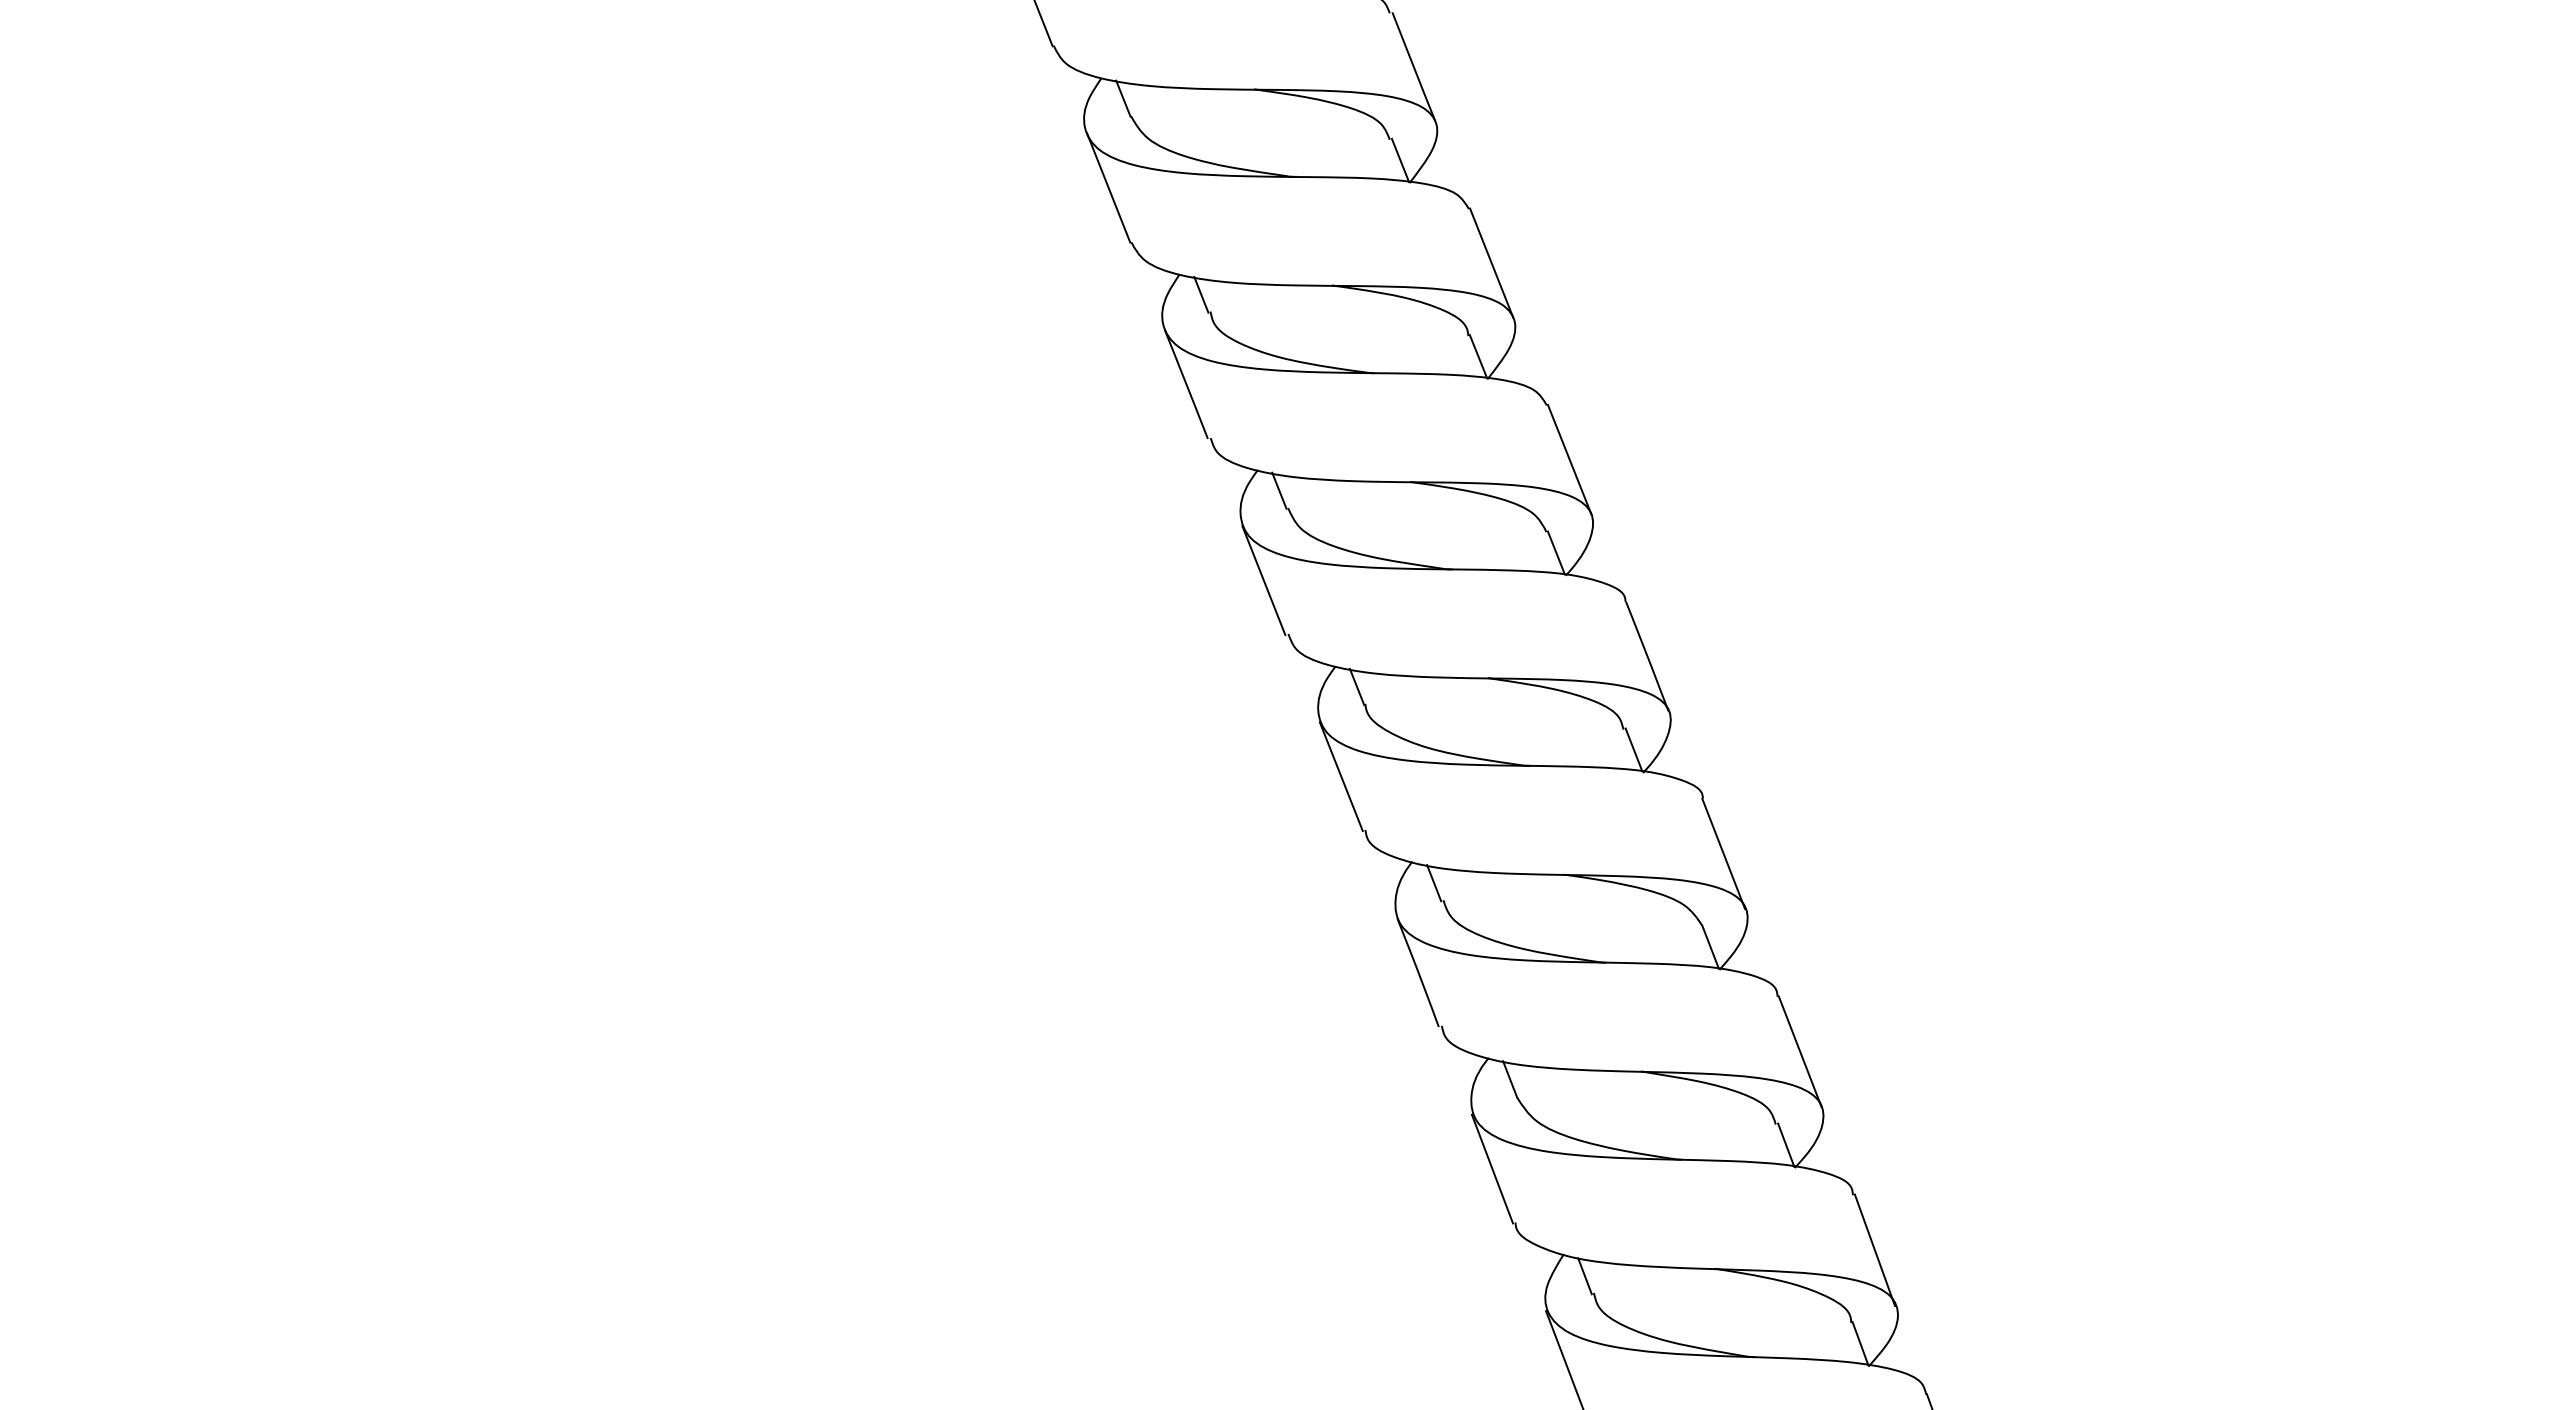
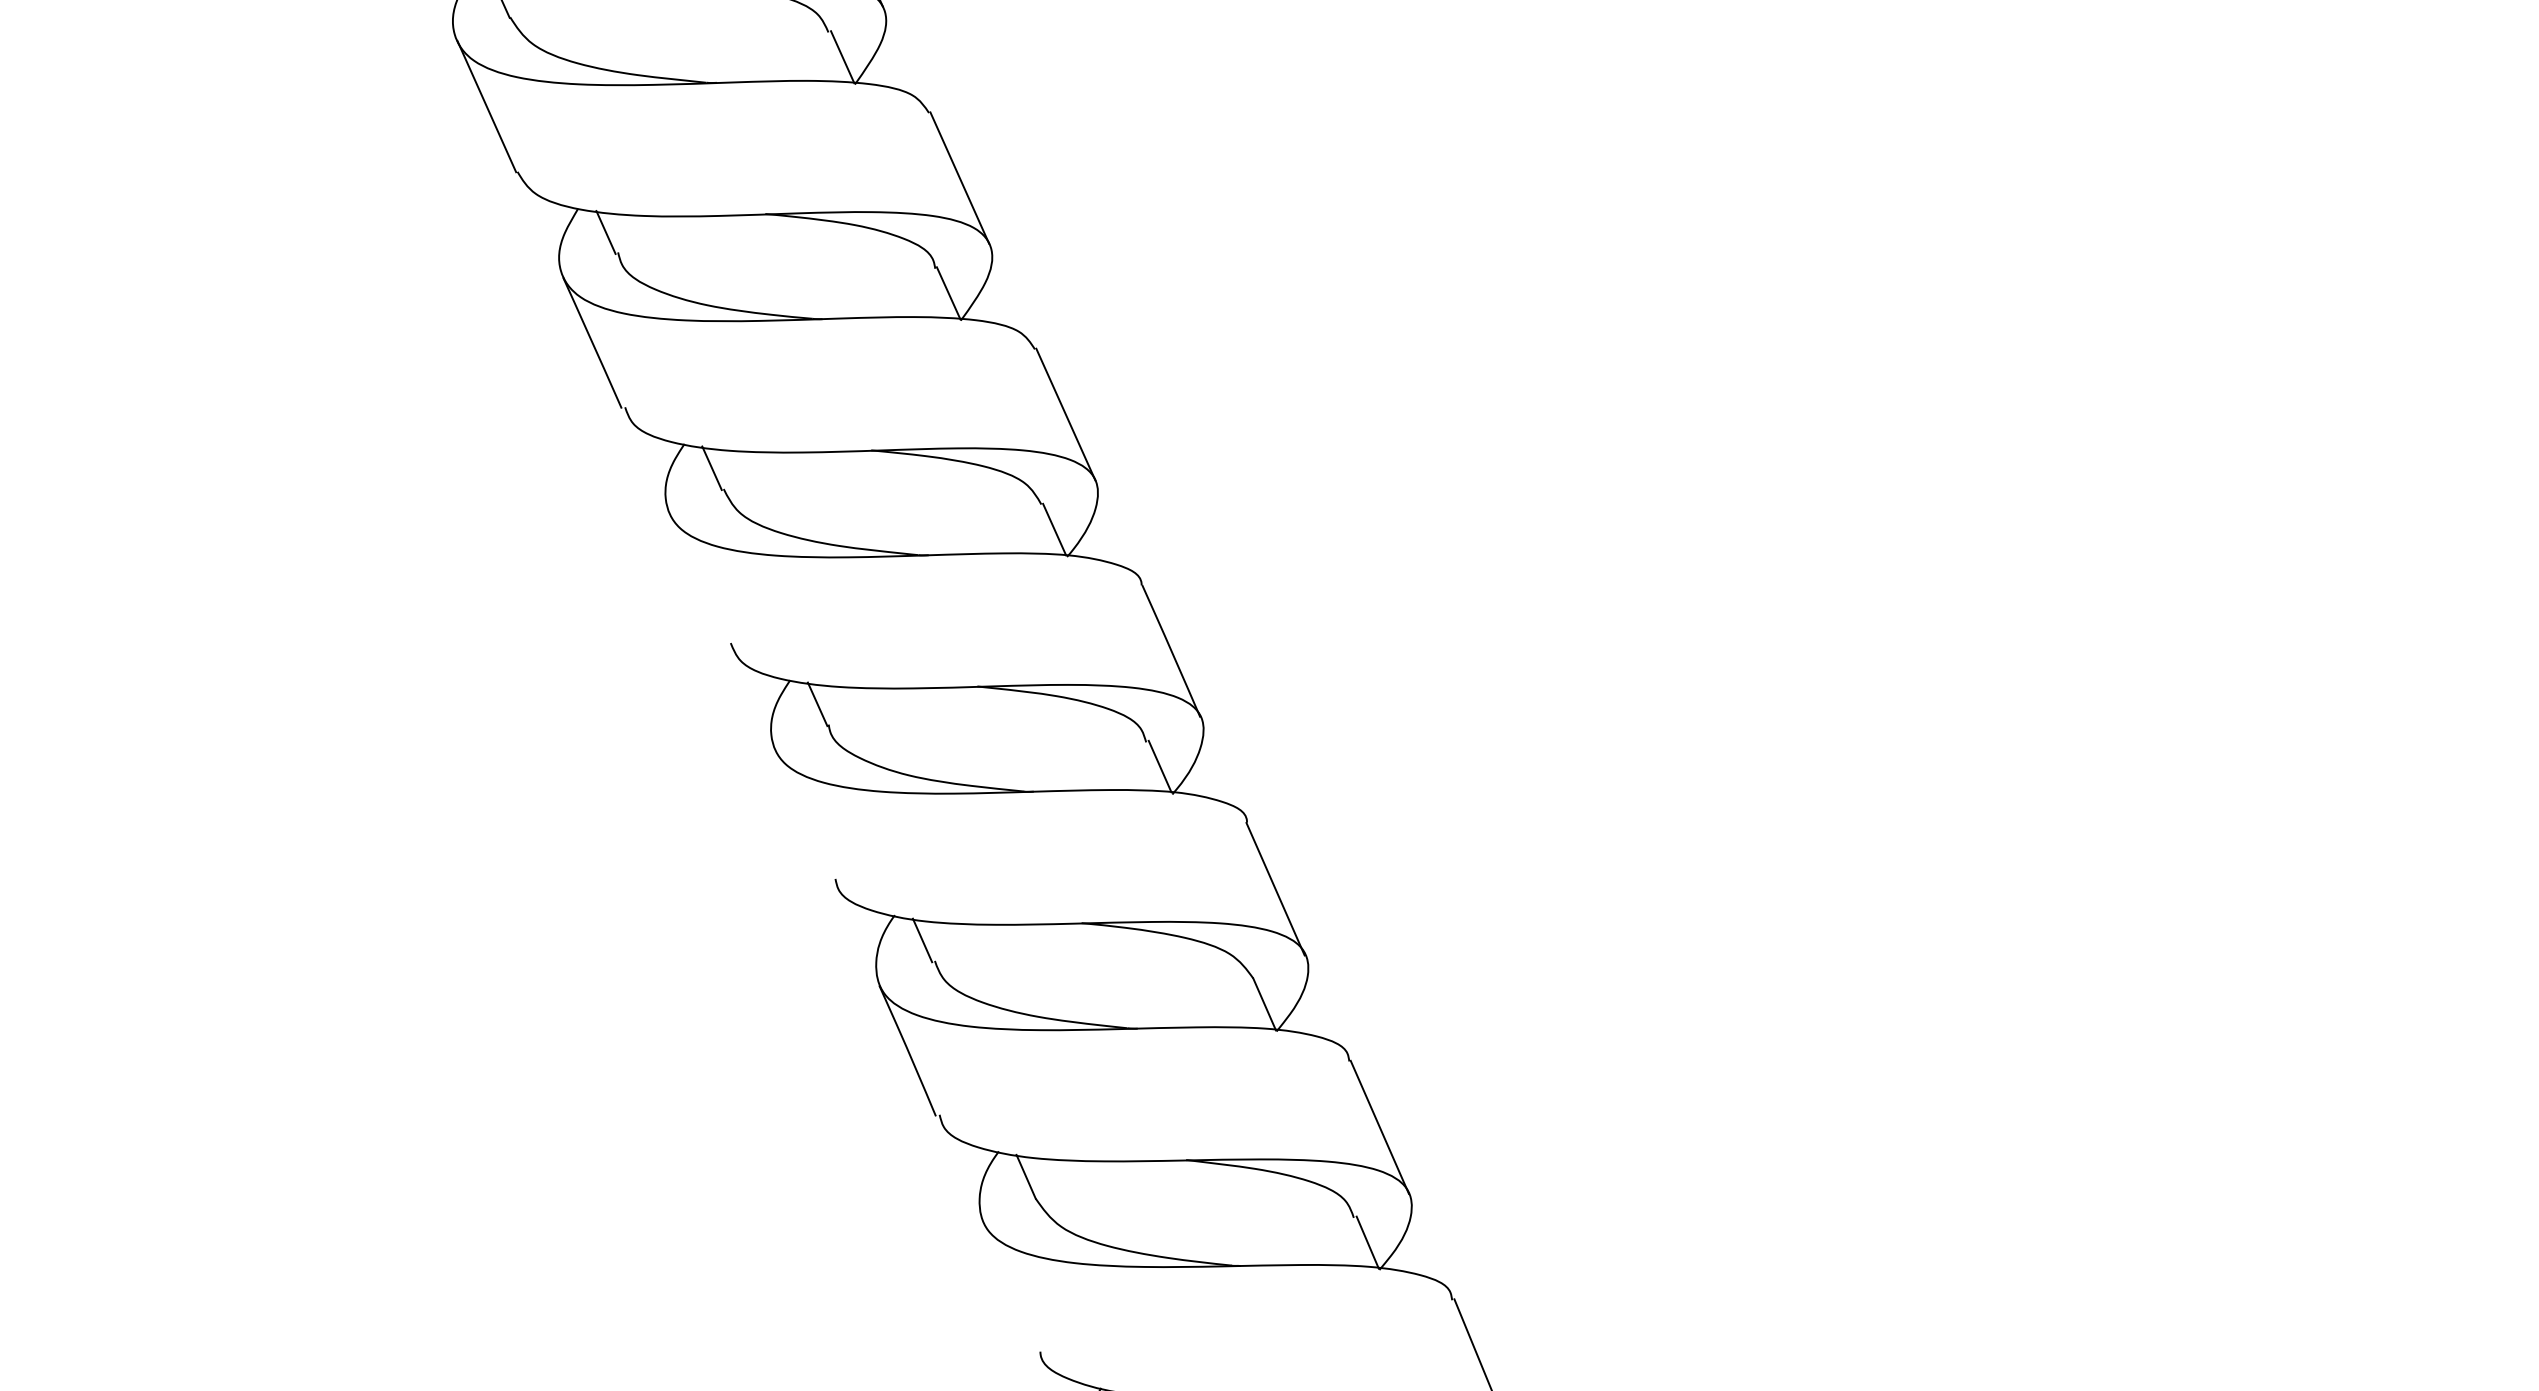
line: (1263, 580) -> (697, 578), removed
line: (1340, 776) -> (802, 814), removed
line: (1491, 1168) -> (1008, 1286), removed

